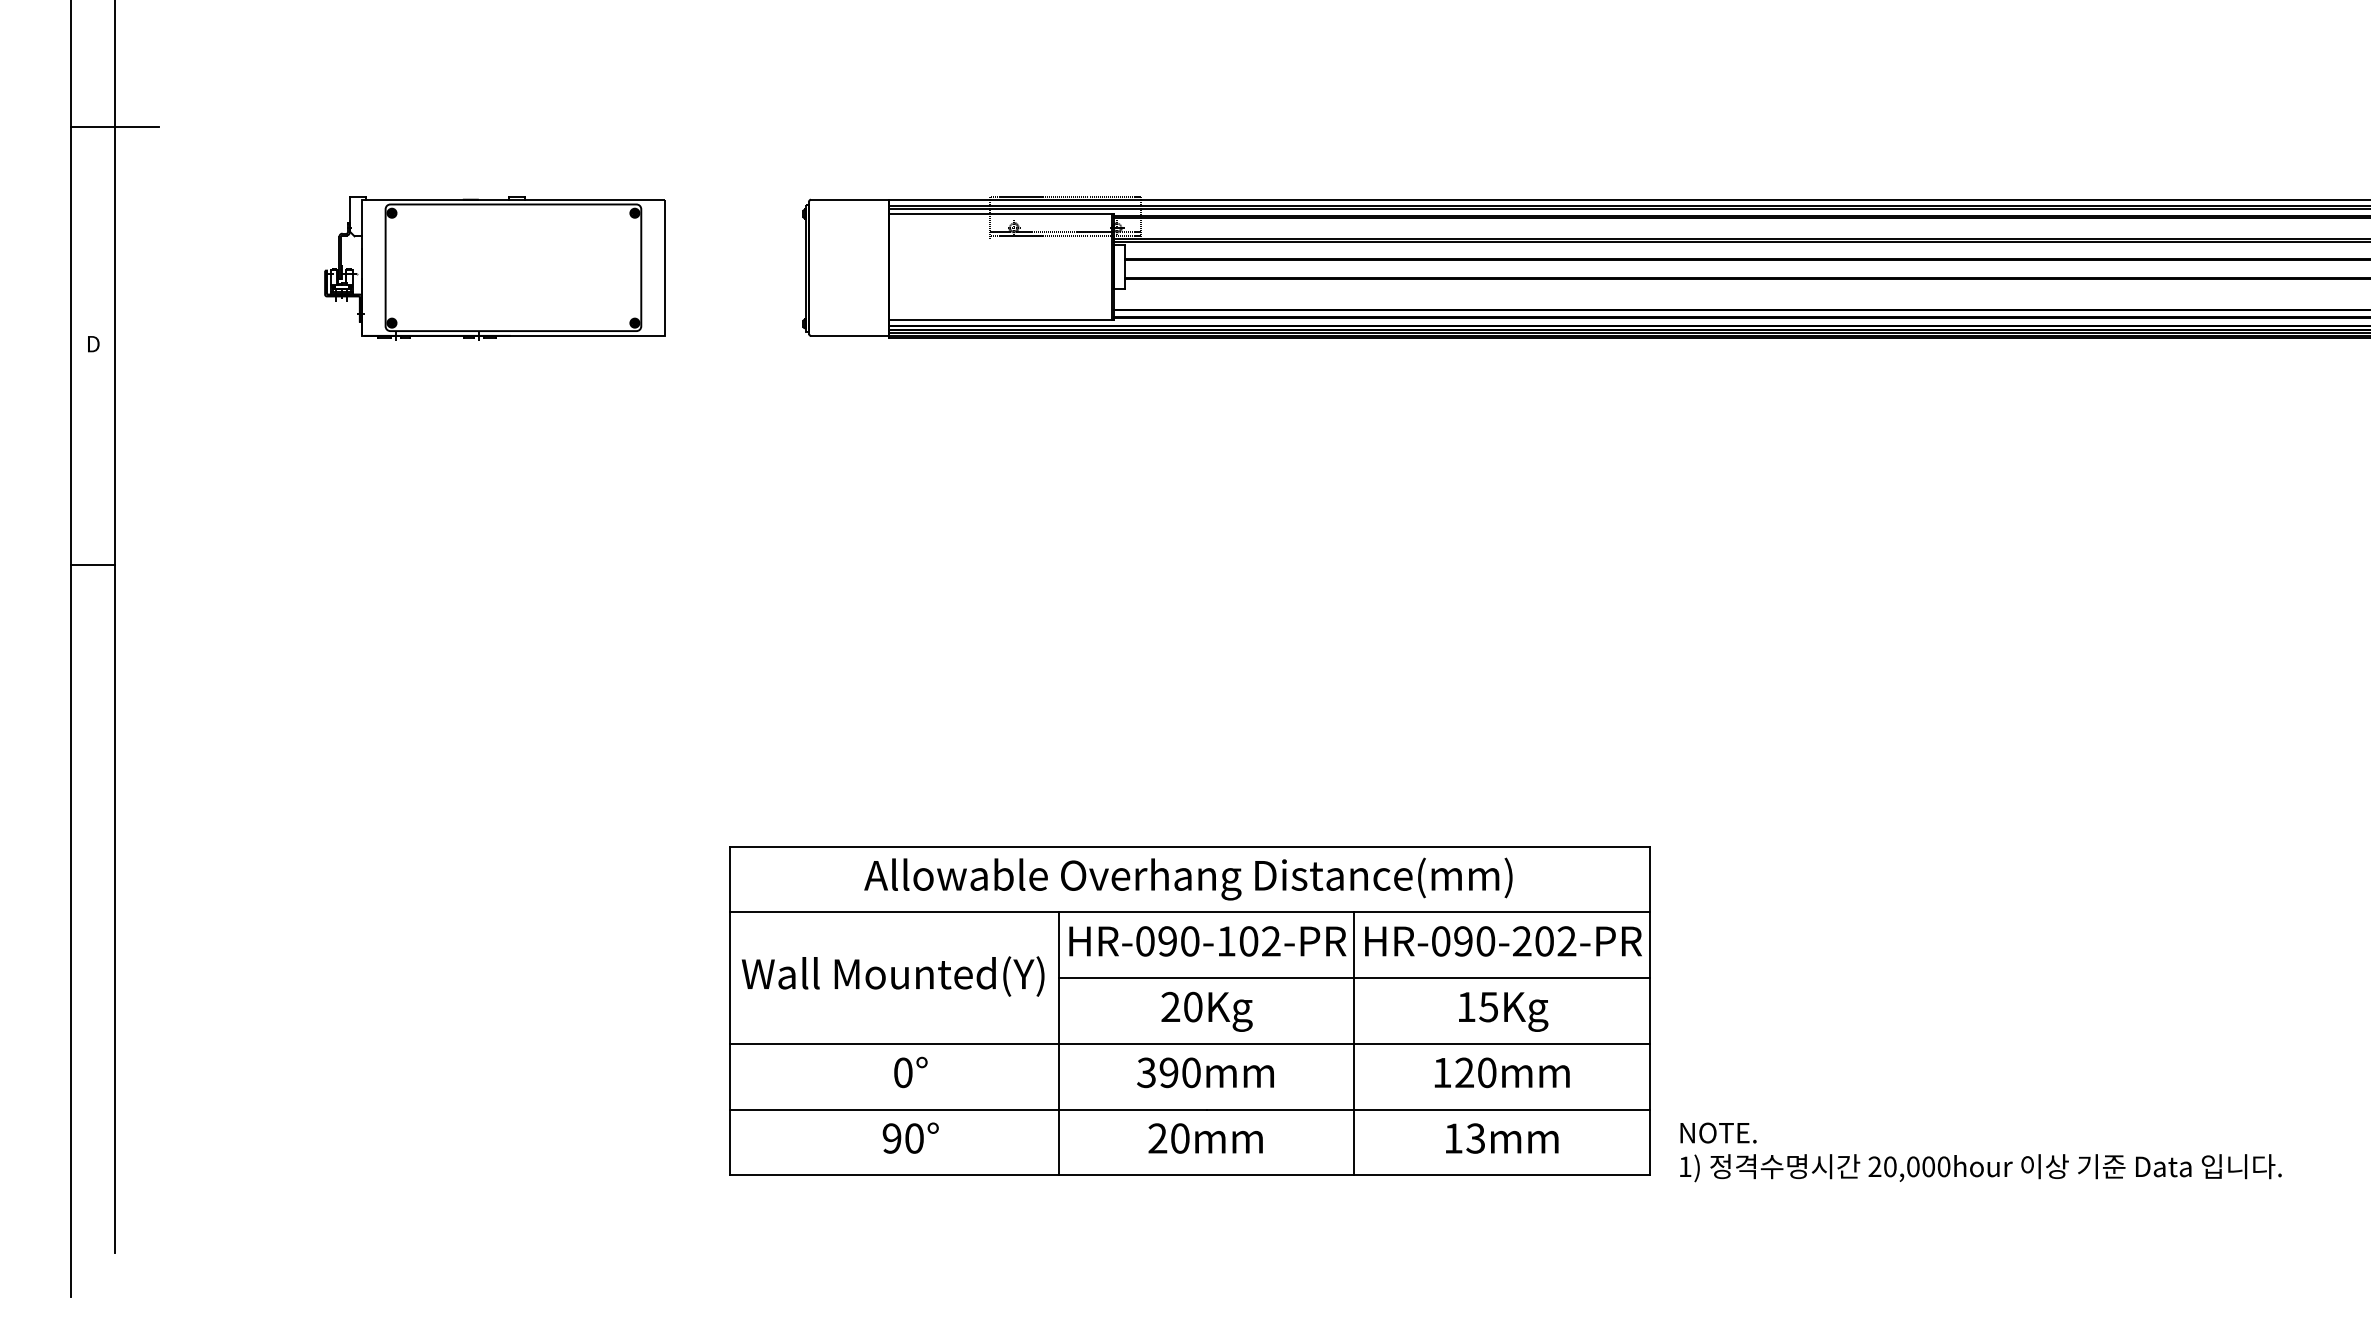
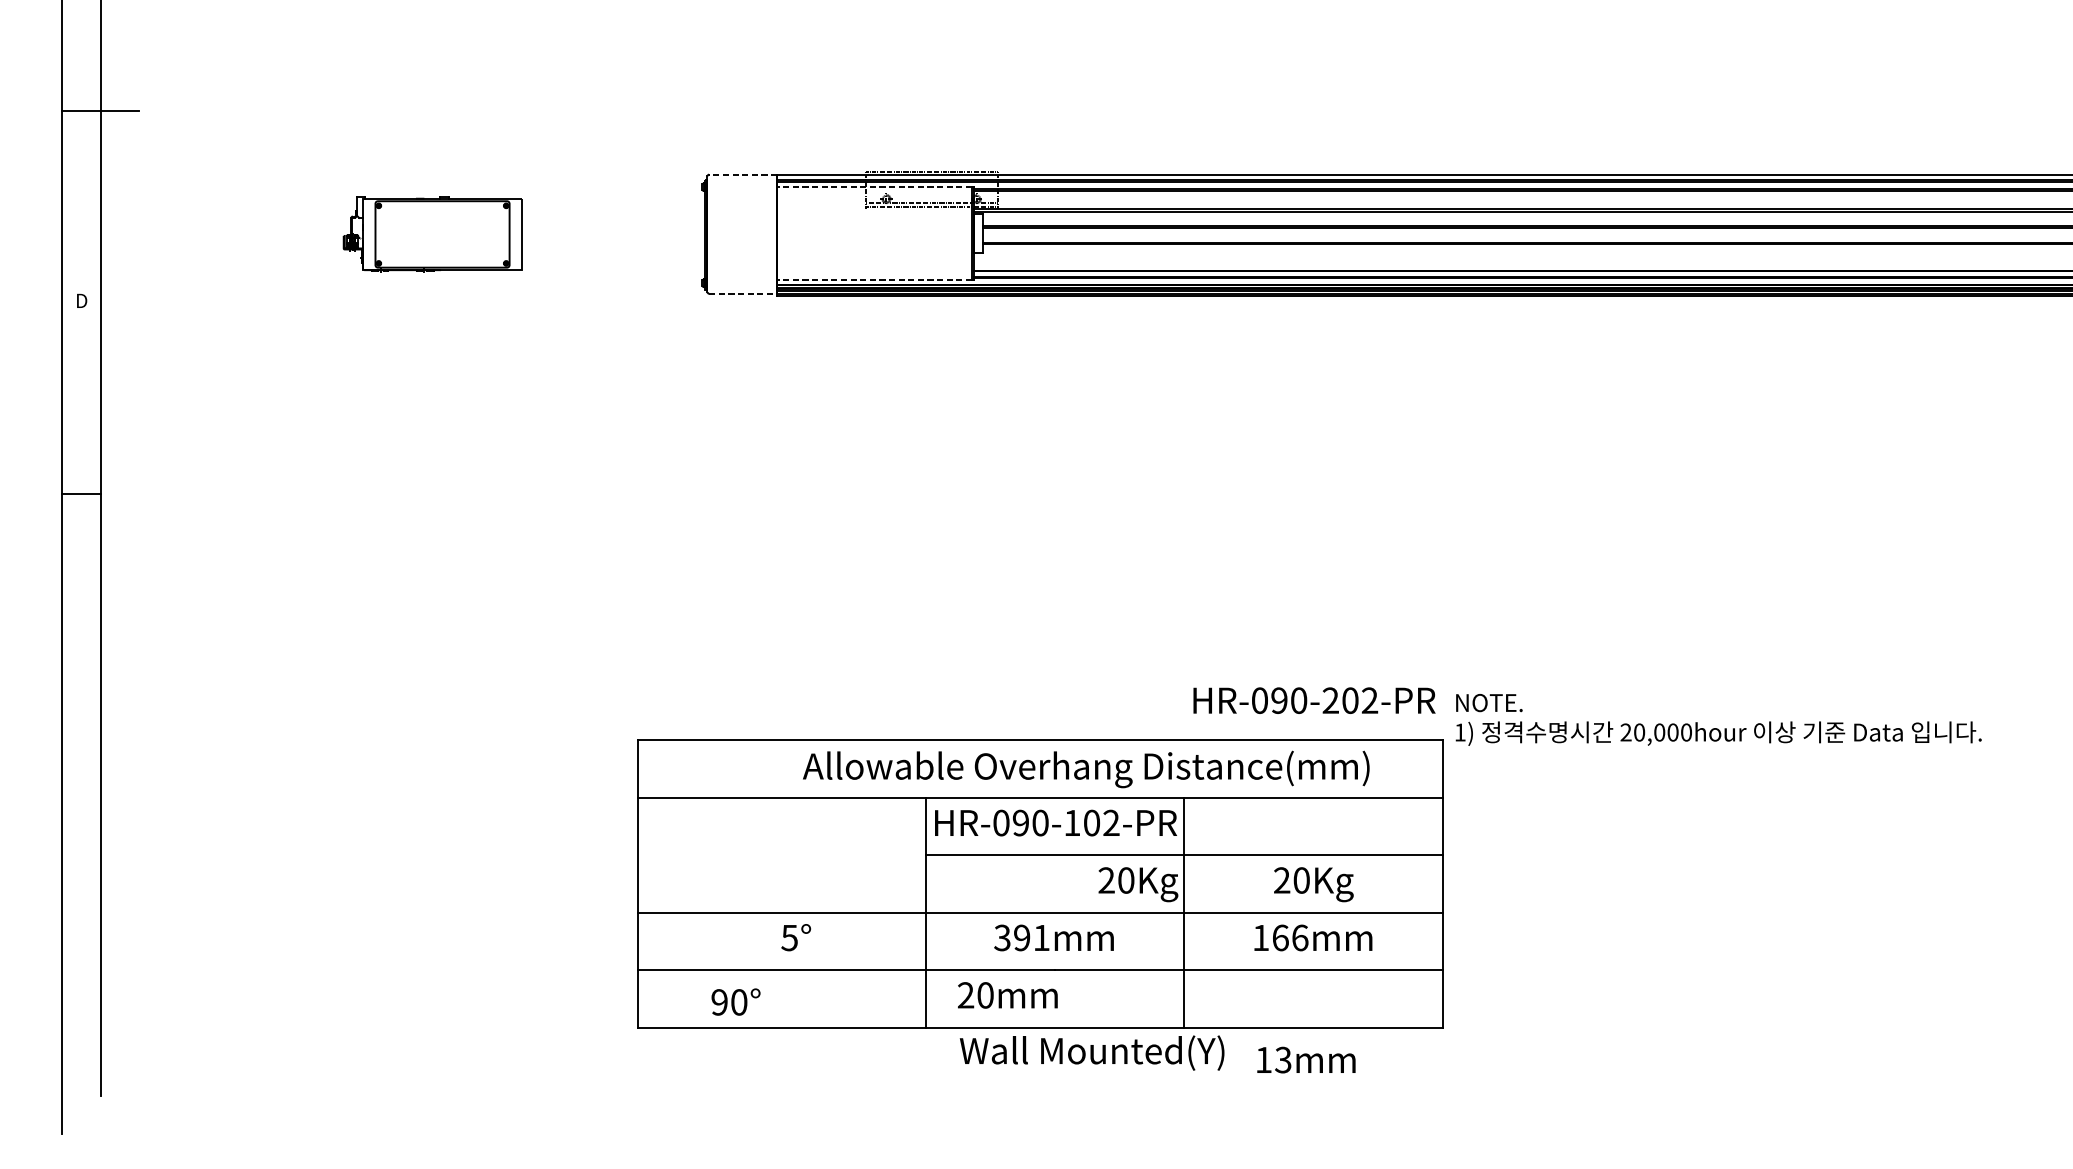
line: (849, 199) -> (742, 174), solid -> dashed
line: (1000, 213) -> (874, 186), solid -> dashed
part: (494, 268) -> (432, 234), size x0.6
line: (1000, 320) -> (874, 280), solid -> dashed
line: (849, 335) -> (742, 293), solid -> dashed
text: (1188, 878) -> (1086, 768), moved
text: (1503, 941) -> (1314, 700), moved
text: (892, 976) -> (1091, 1053), moved
text: (1477, 1006) -> (1291, 879), 15Kg -> 20Kg
text: (1206, 1011) -> (1137, 884), moved
text: (902, 1072) -> (789, 937), 0° -> 5°
text: (1191, 1072) -> (1041, 937), 390mm -> 391mm
text: (1475, 1072) -> (1290, 937), 120mm -> 166mm
text: (910, 1137) -> (735, 1001), moved
text: (1205, 1138) -> (1007, 995), moved
text: (1502, 1138) -> (1306, 1060), moved
text: (1980, 1152) -> (1718, 720), moved

